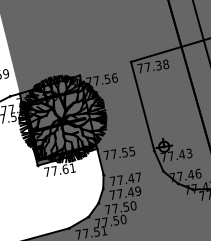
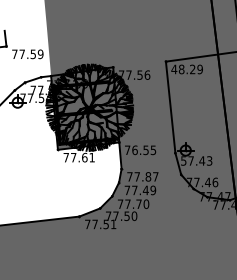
text: (152, 66) -> (186, 69), 77.38 -> 48.29
text: (113, 153) -> (134, 149), 77.55 -> 76.55
text: (163, 157) -> (183, 161), 77.43 -> 57.43
text: (130, 178) -> (147, 176), 77.47 -> 77.87
text: (125, 206) -> (138, 203), 77.50 -> 77.70

